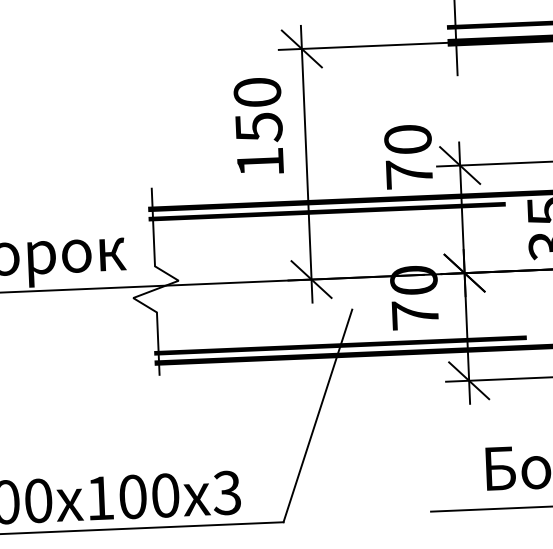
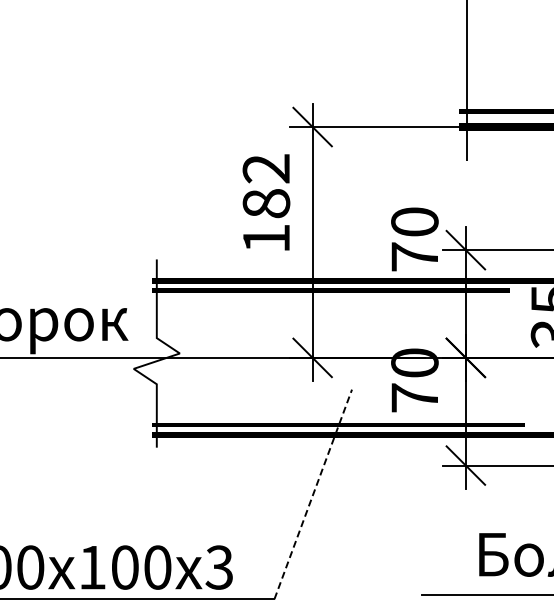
text: (258, 110) -> (266, 186), 150 -> 182
line: (318, 416) -> (313, 494), solid -> dashed

